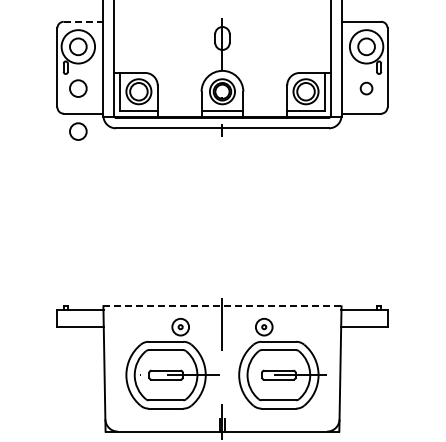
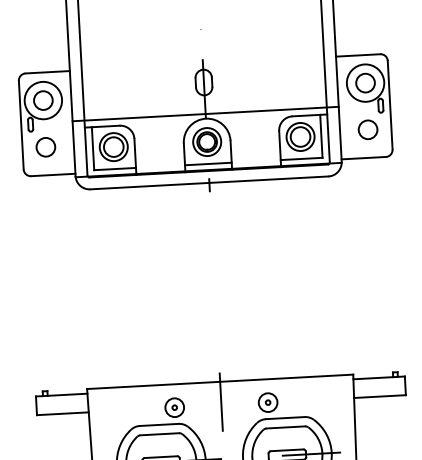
line: (83, 21) -> (47, 71), dashed -> solid
line: (222, 66) -> (205, 113), added
circle: (366, 88) -> (367, 129), size x1.43
circle: (78, 131) -> (48, 195), removed
line: (222, 306) -> (220, 382), dashed -> solid

